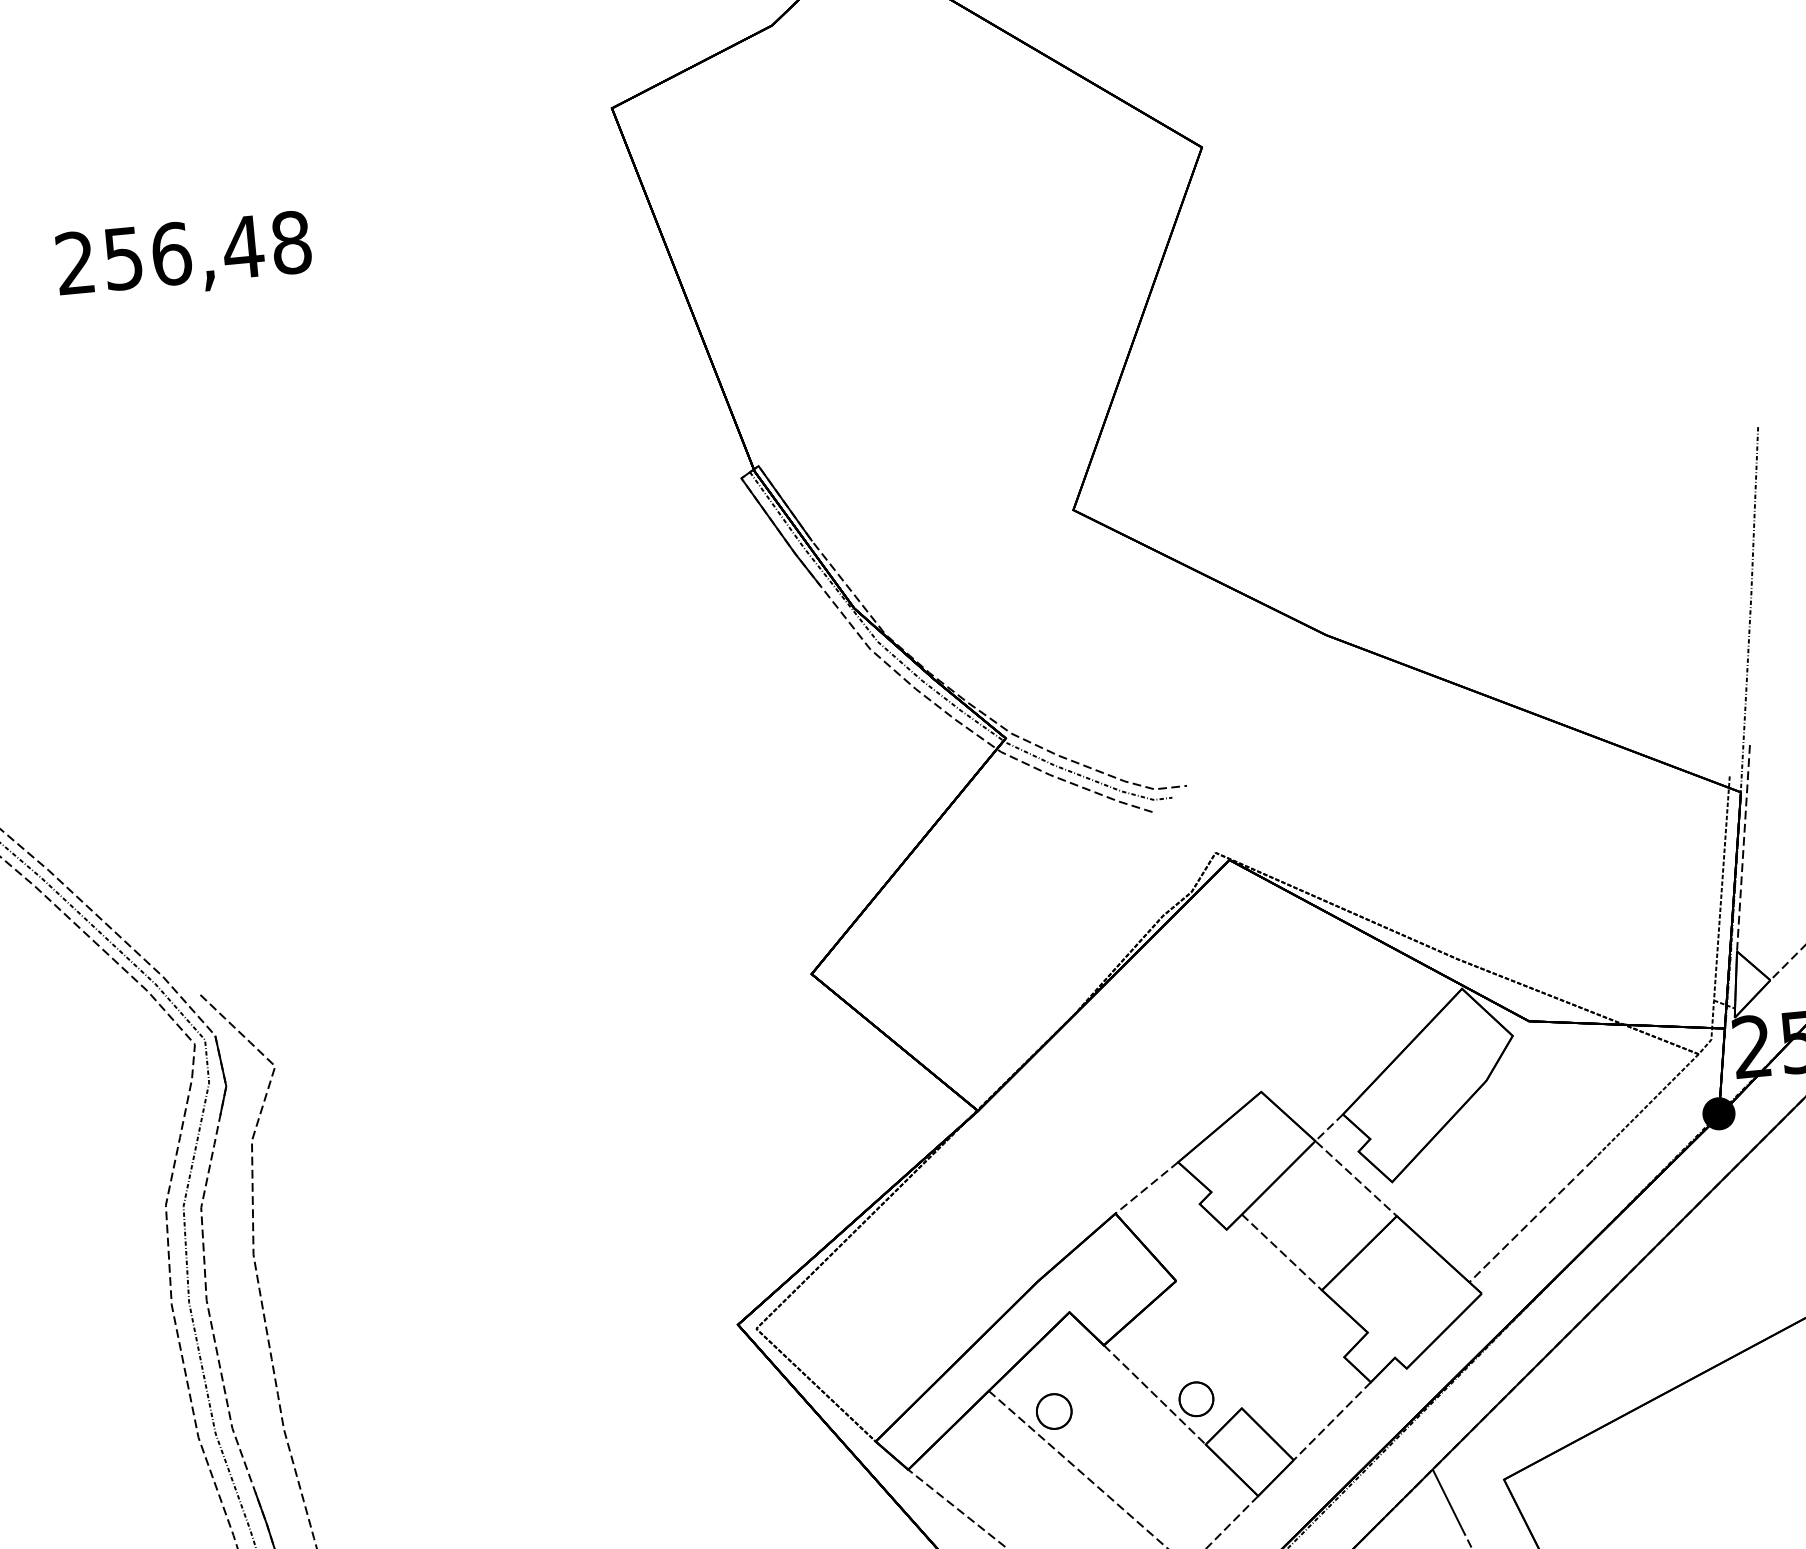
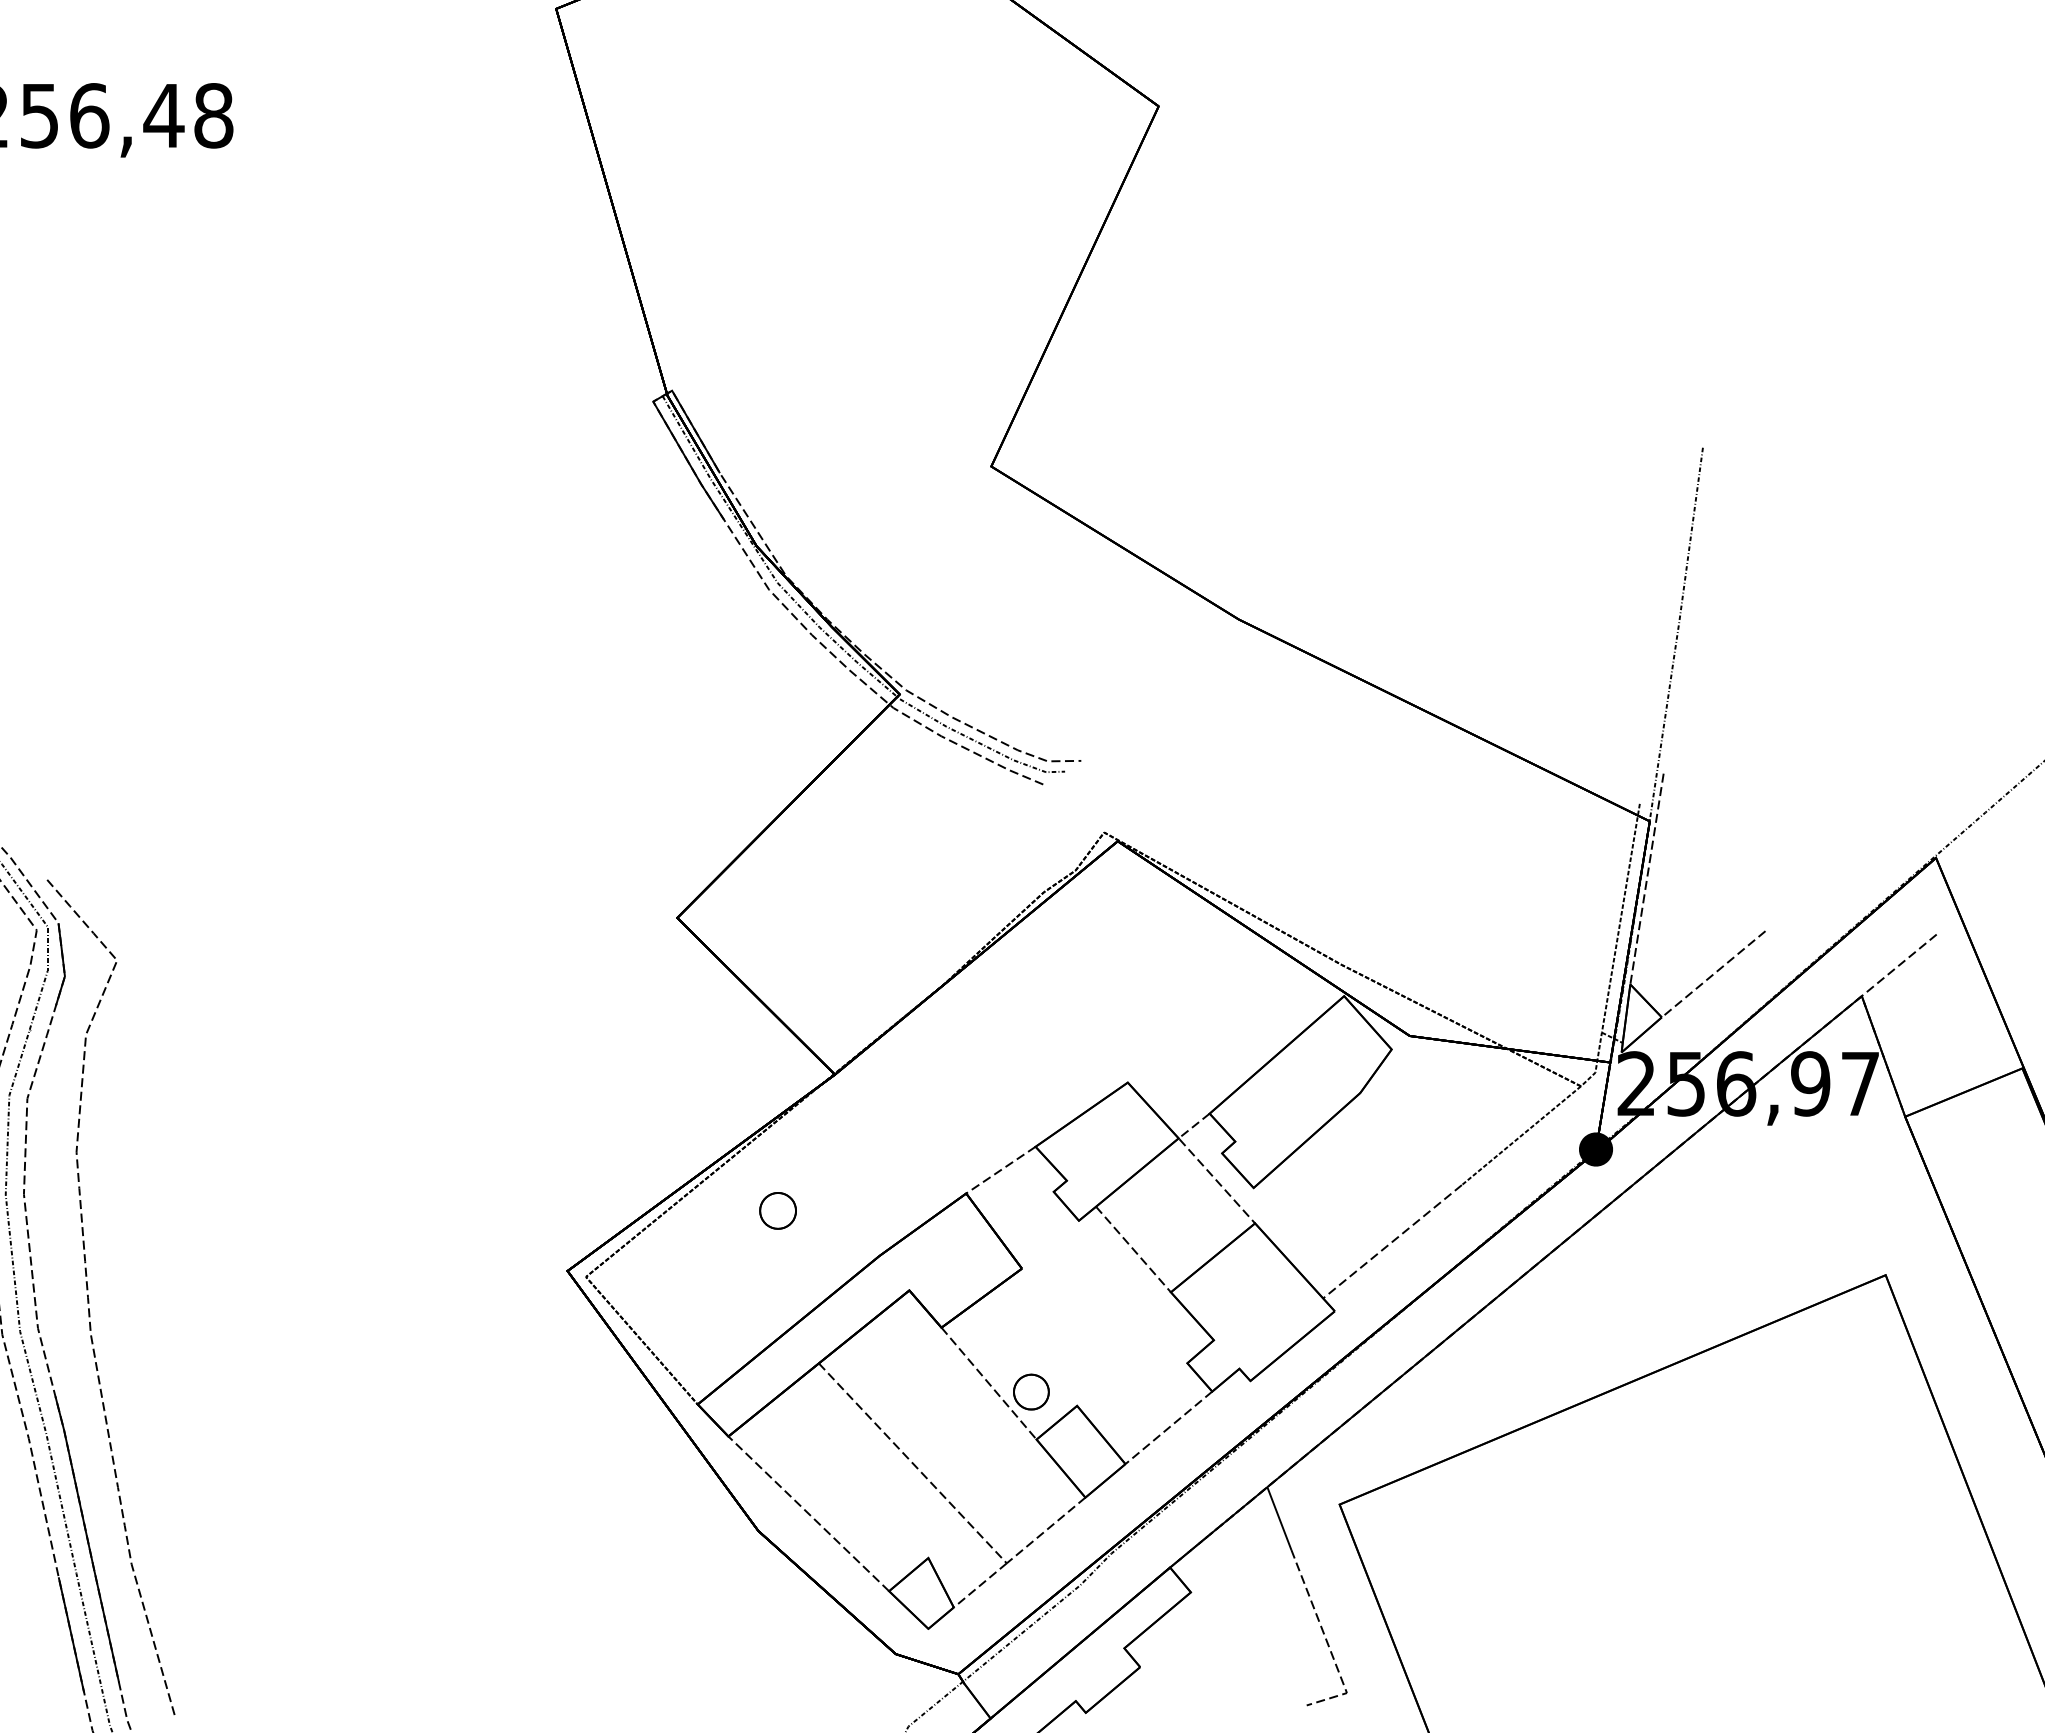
part: (1053, 1411) -> (777, 1210), moved

